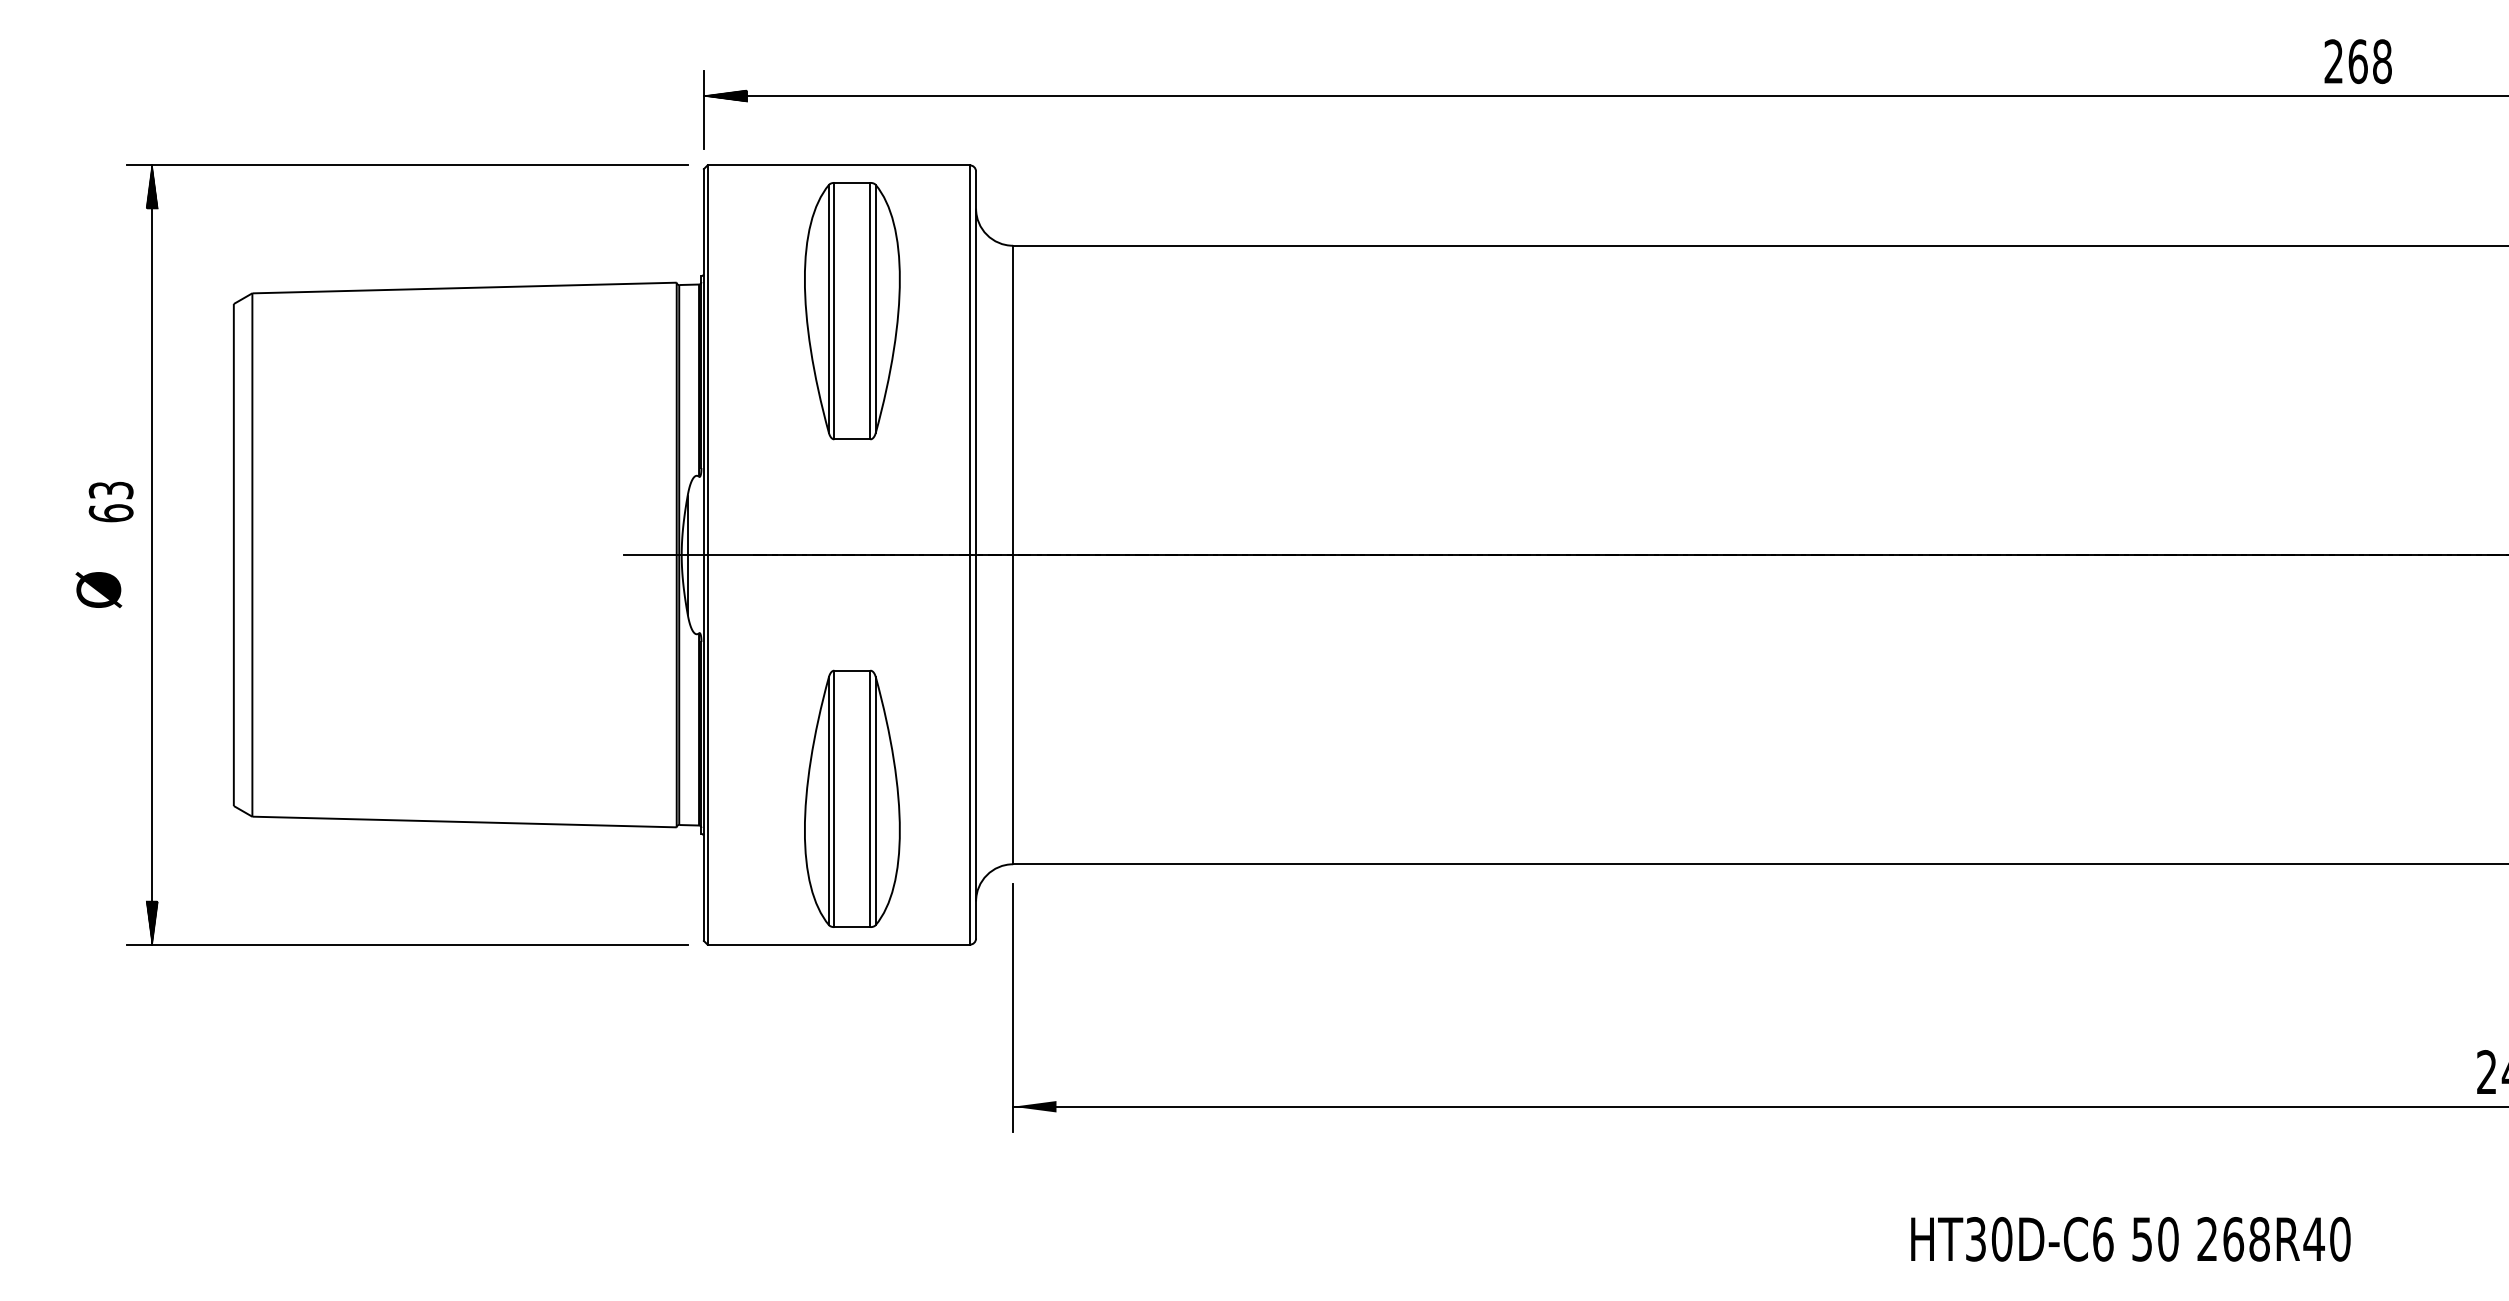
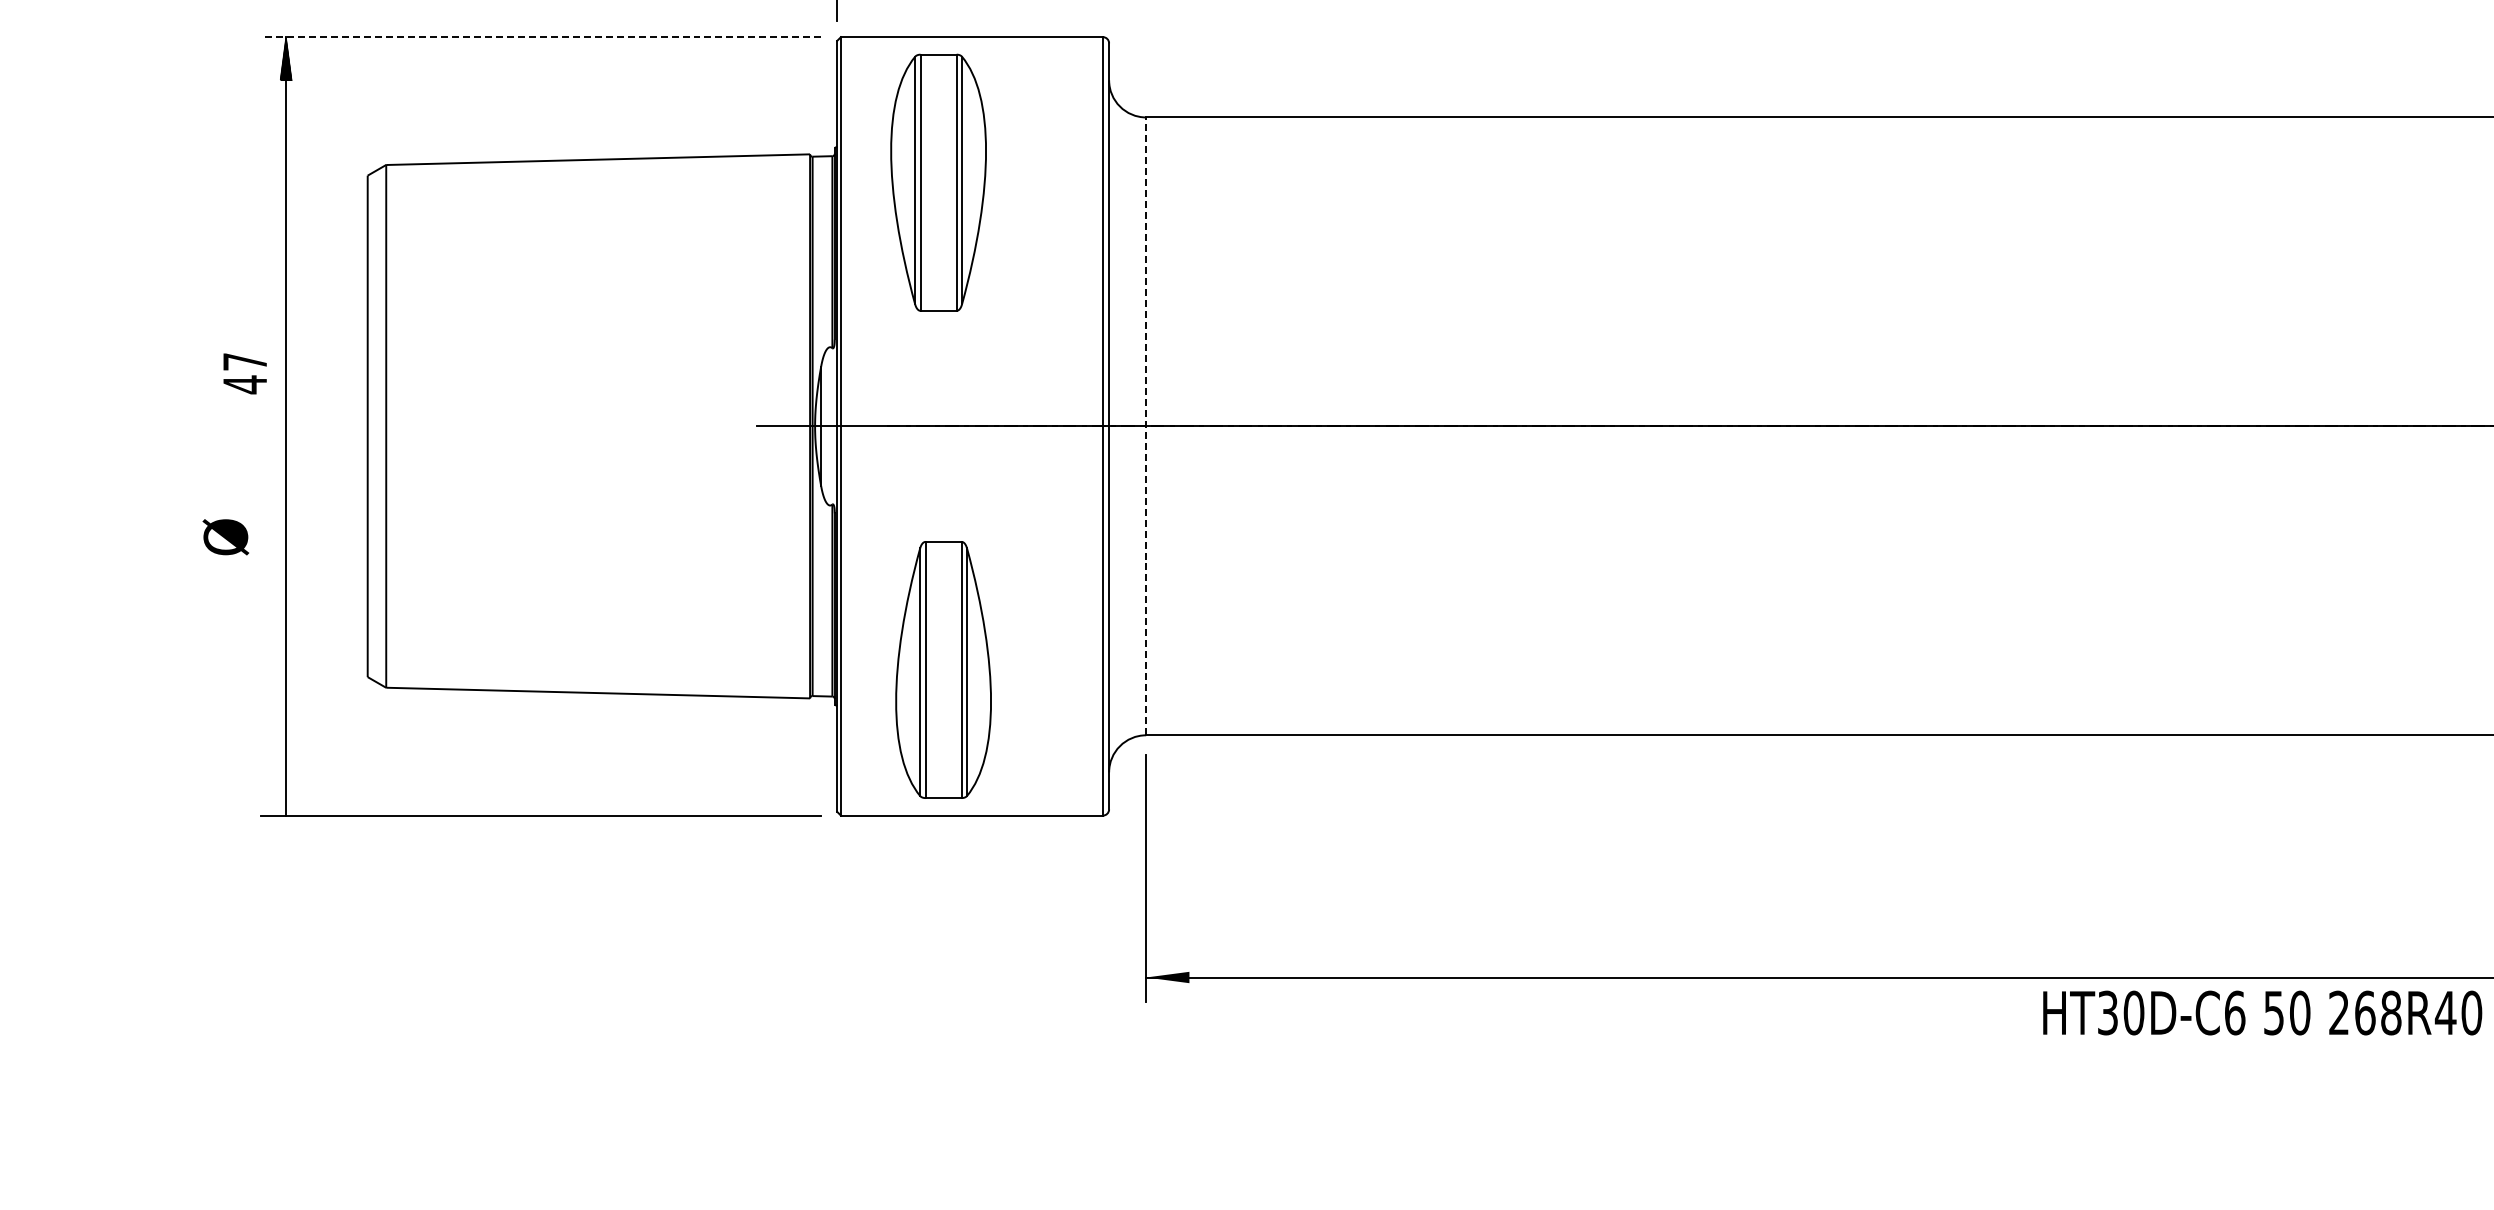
line: (407, 165) -> (541, 37), solid -> dashed
part: (852, 311) -> (938, 183), moved
text: (110, 501) -> (244, 372), 63 -> 47
line: (1013, 554) -> (1146, 425), solid -> dashed
text: (98, 590) -> (225, 537), moved
part: (852, 798) -> (943, 669), moved
hatch: (151, 922) -> (285, 793), removed
text: (2130, 1239) -> (2262, 1013), moved

